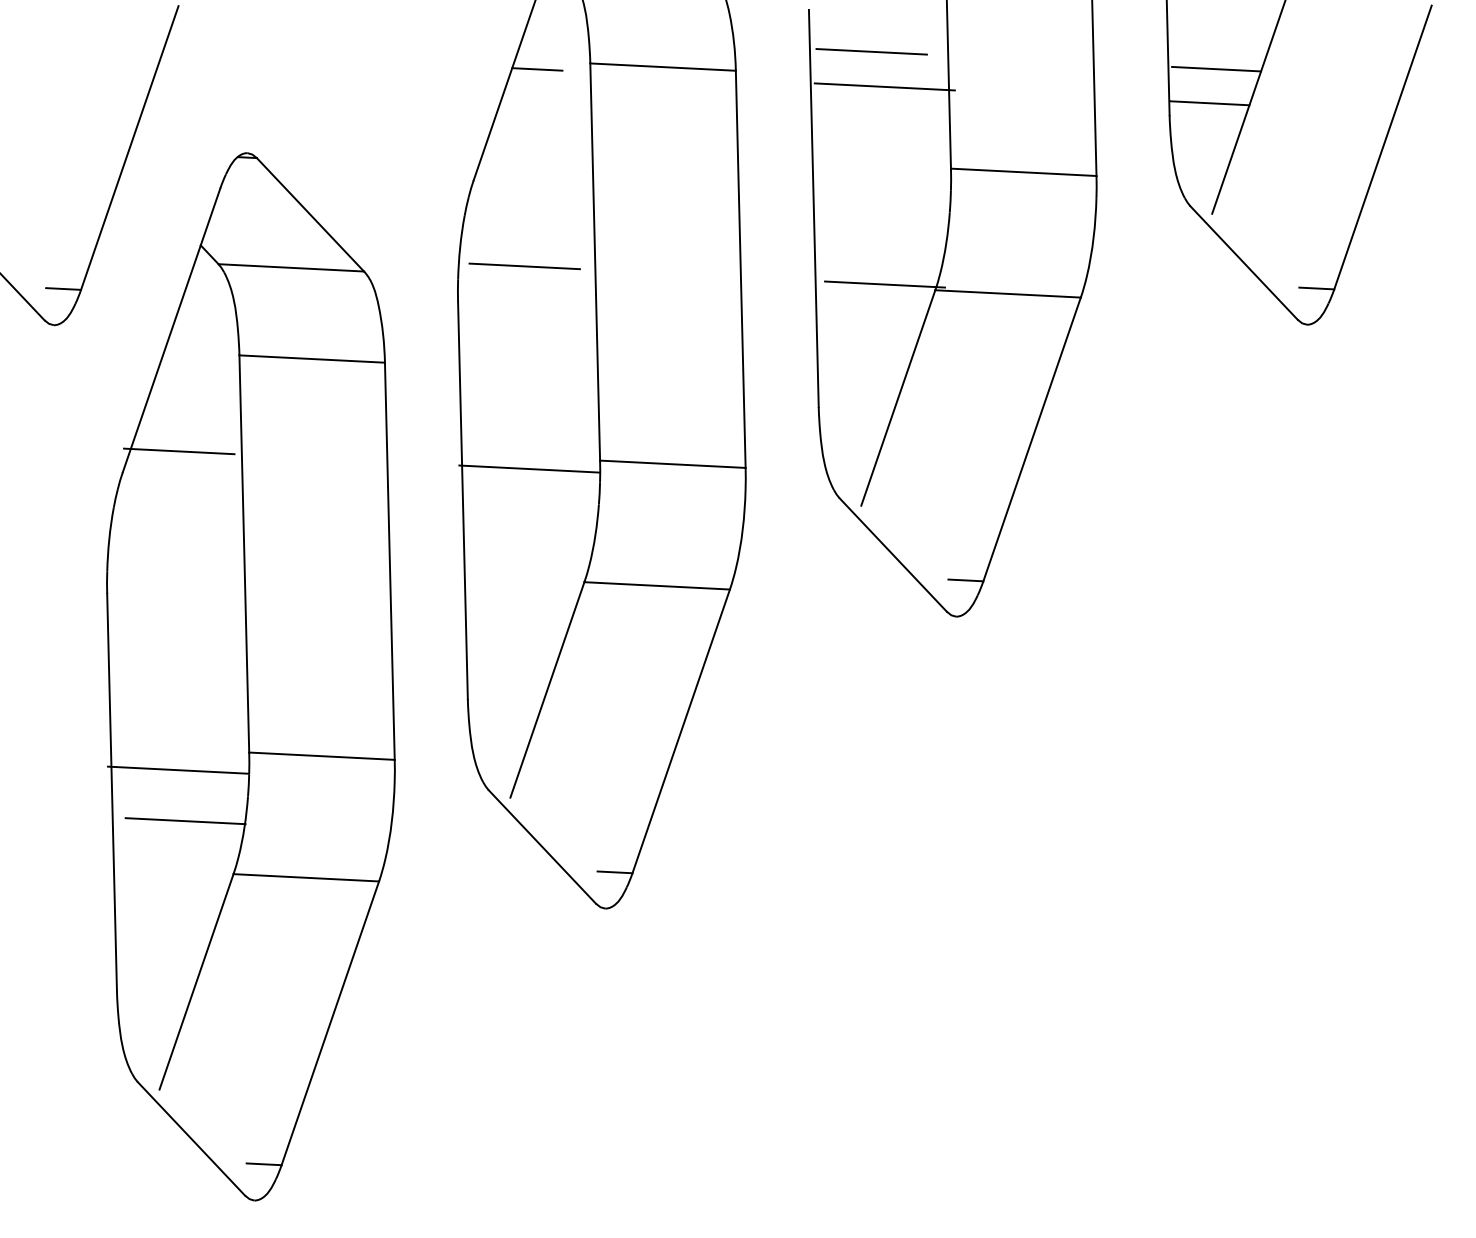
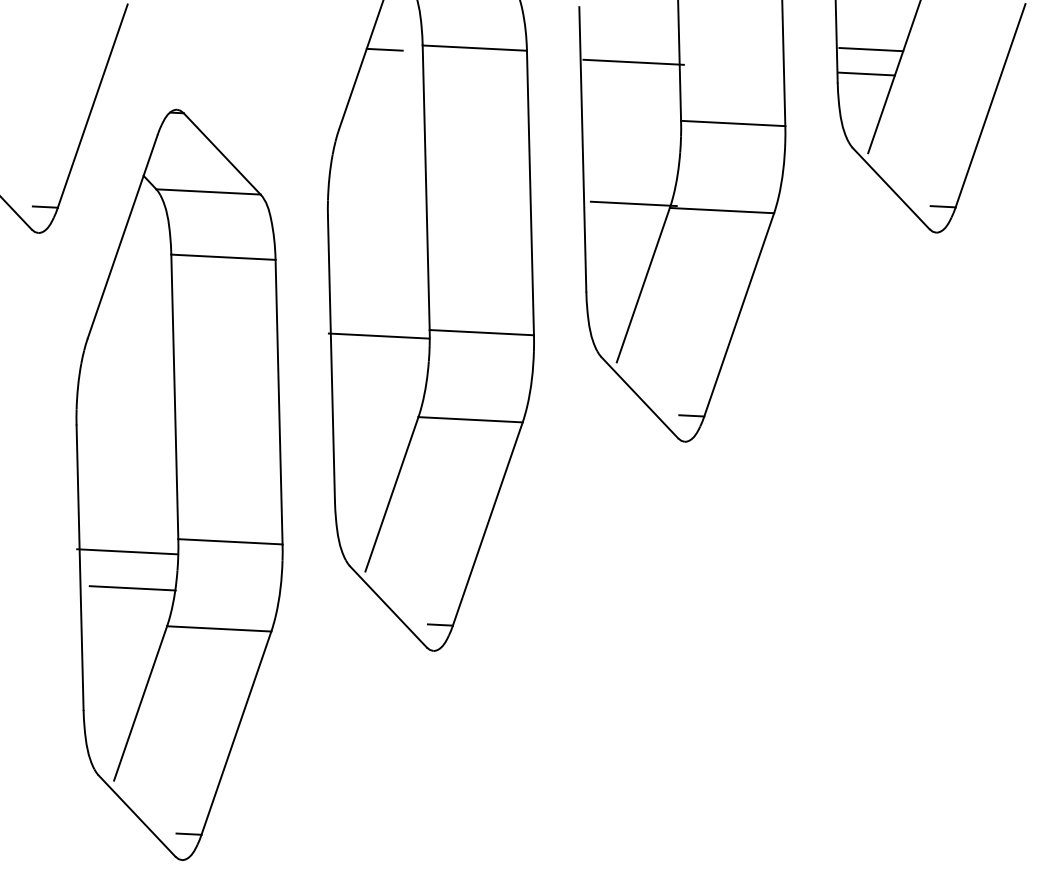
line: (871, 51) -> (624, 36), removed
line: (524, 266) -> (375, 190), removed
line: (179, 451) -> (128, 323), removed

